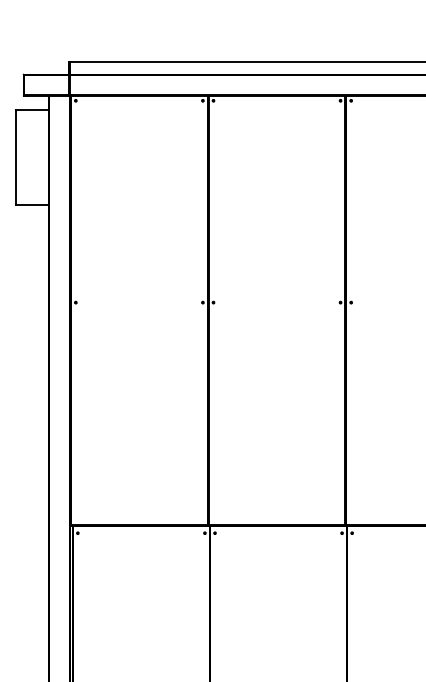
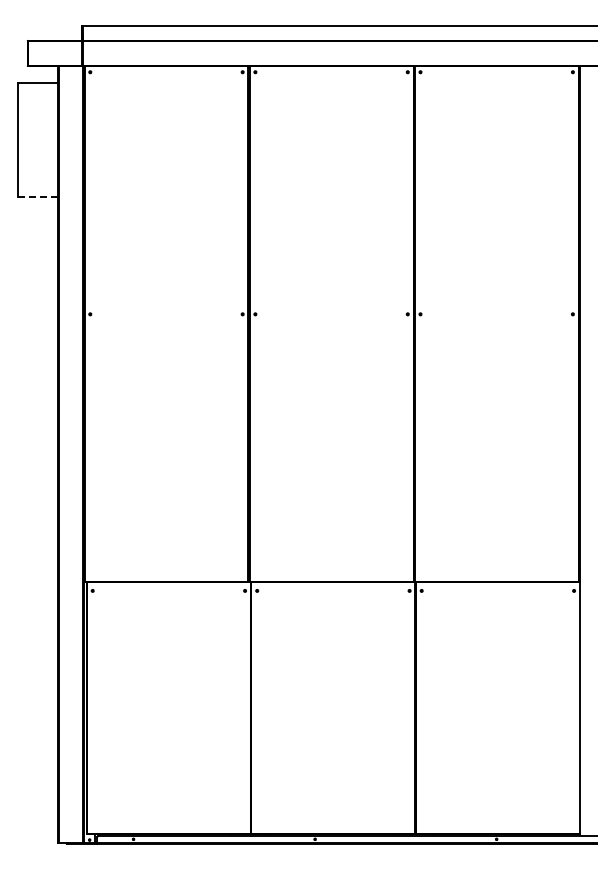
line: (32, 204) -> (38, 196), solid -> dashed

